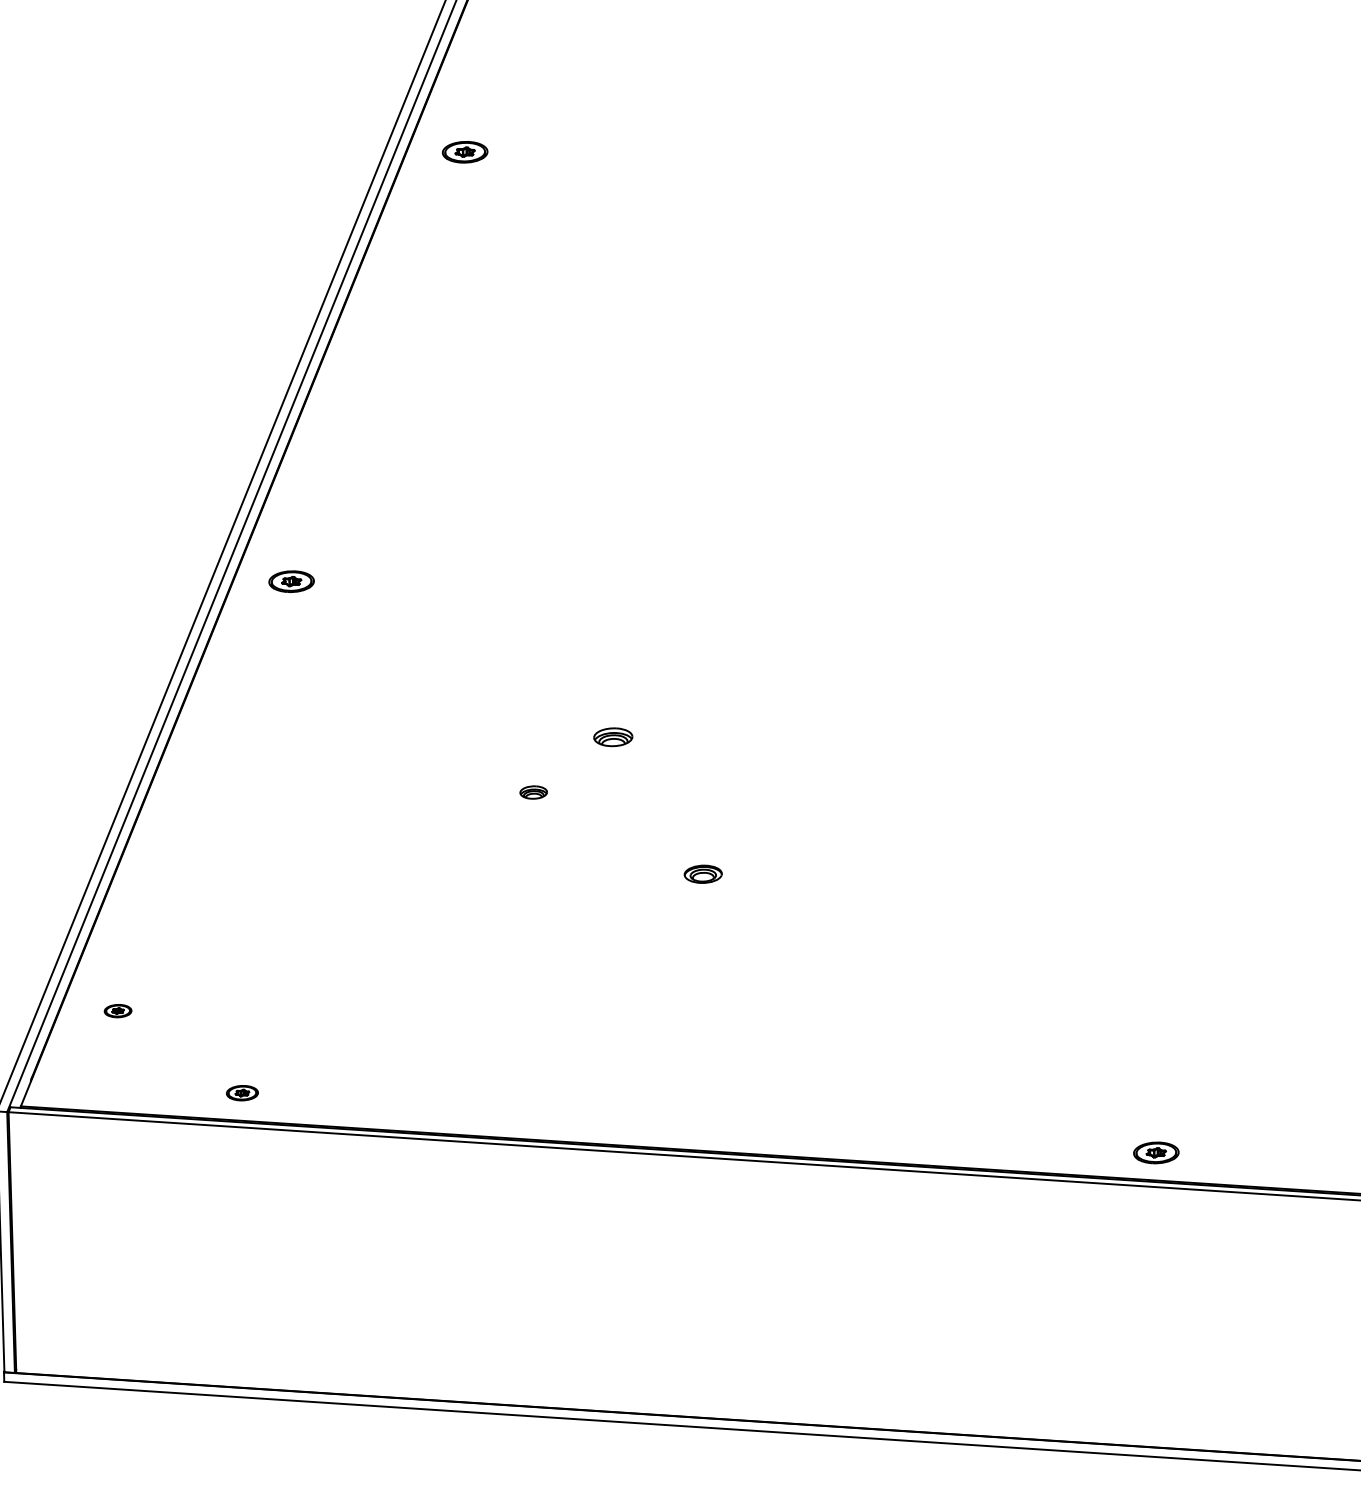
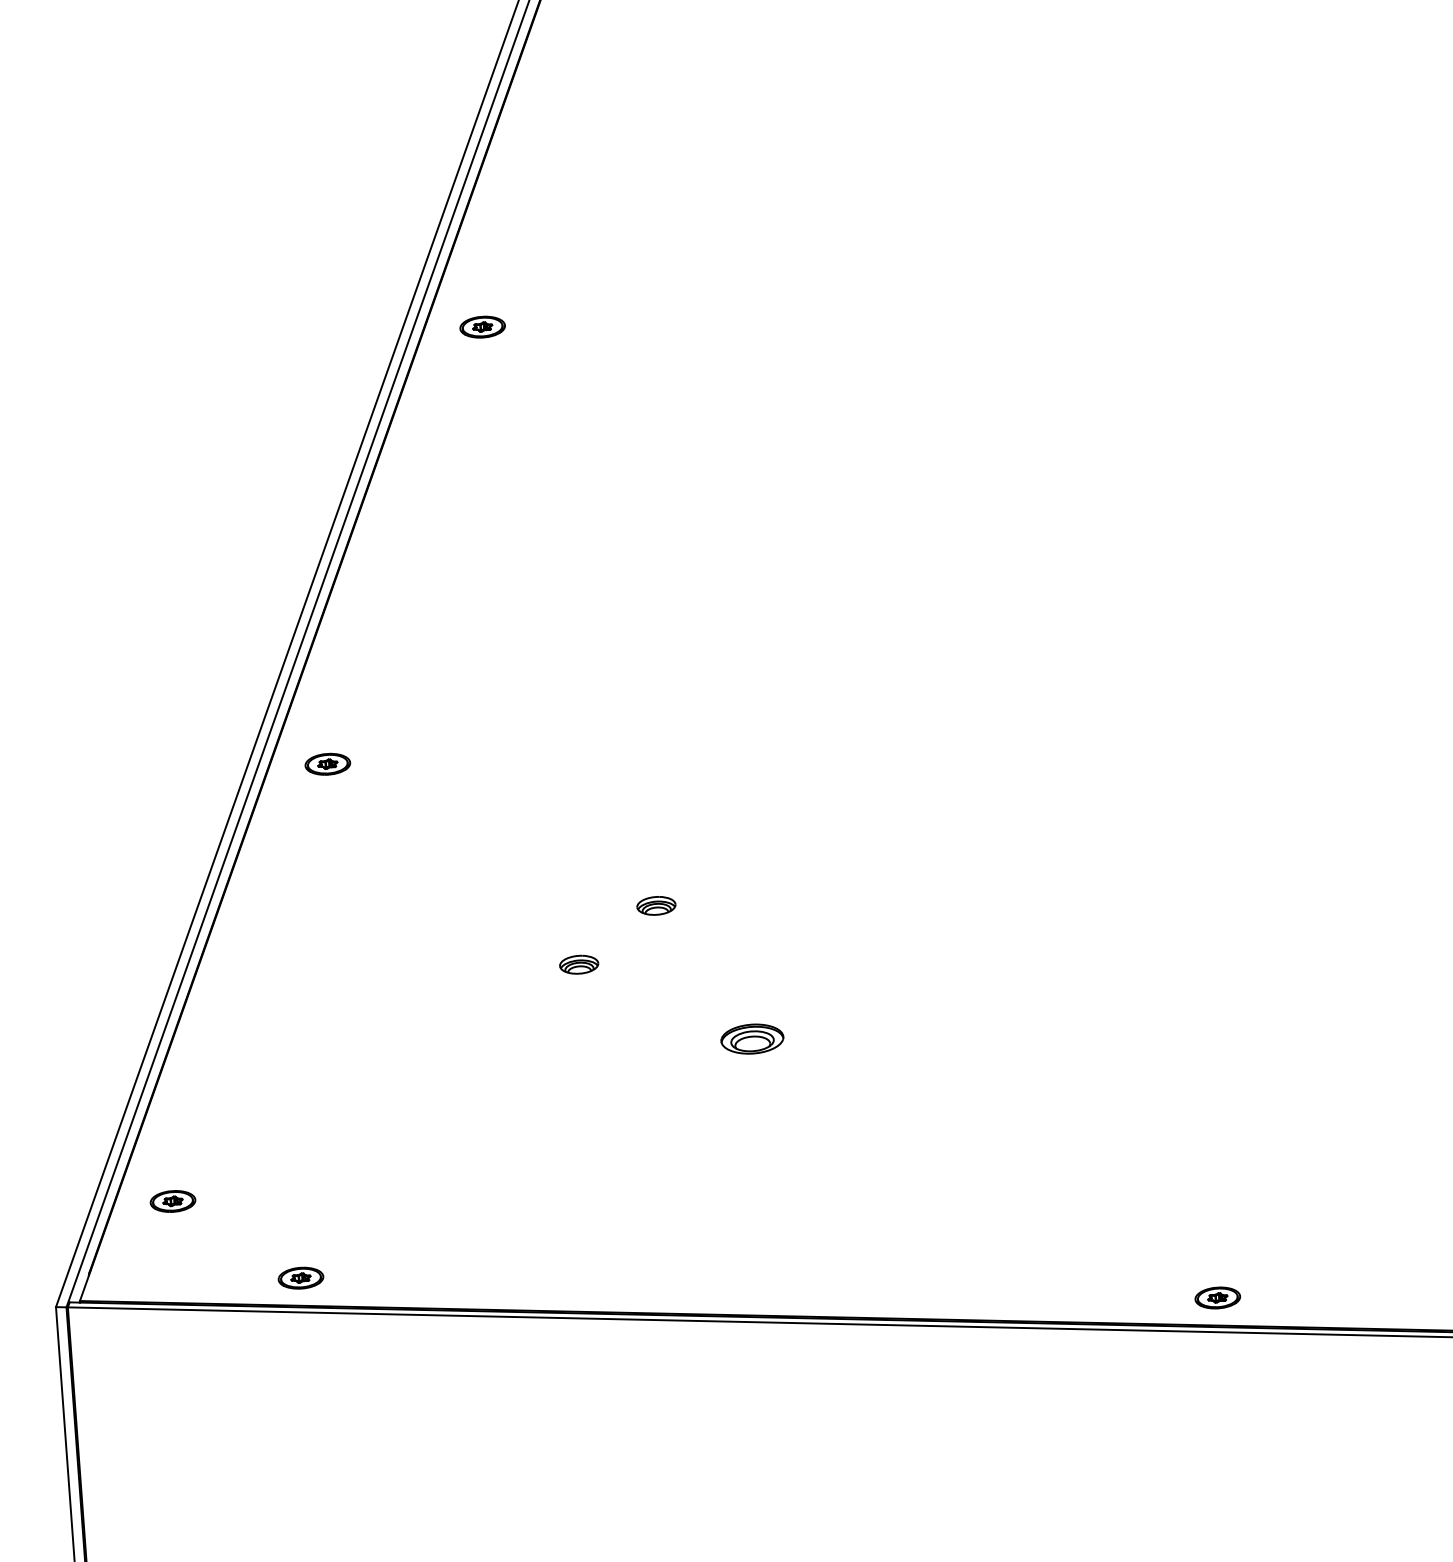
part: (533, 792) -> (579, 964), size x1.43
part: (703, 873) -> (752, 1038), size x1.67
part: (117, 1011) -> (172, 1201), size x1.67
part: (241, 1092) -> (300, 1277), size x1.43

